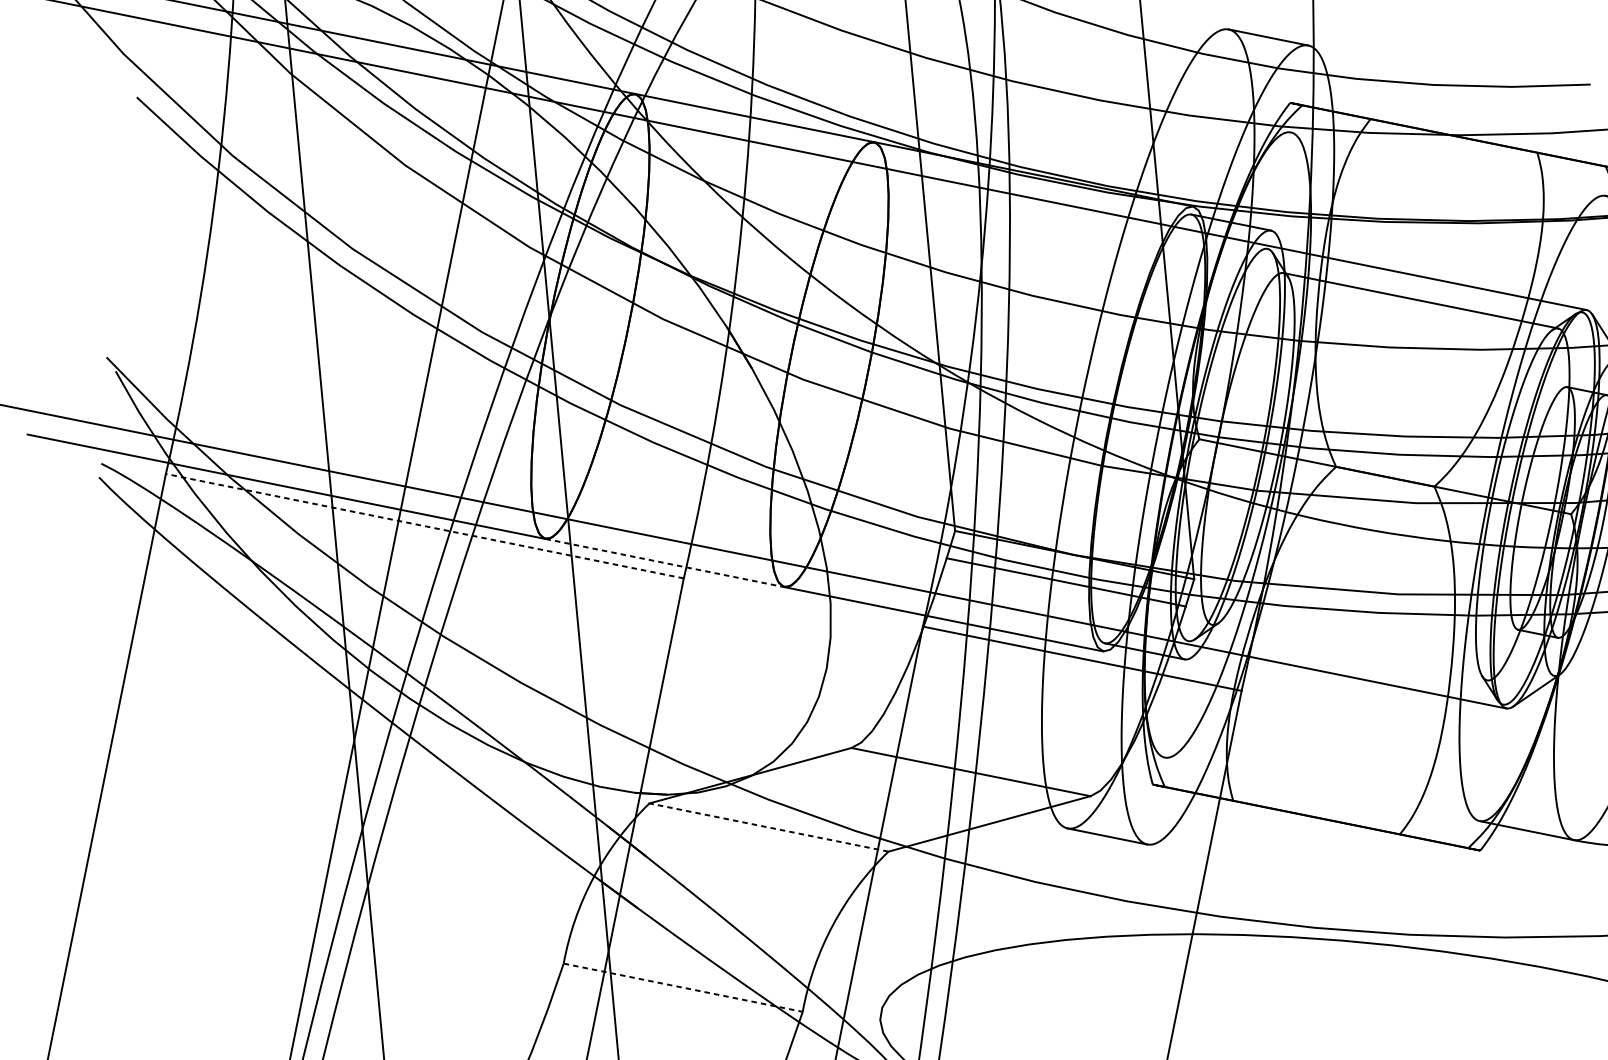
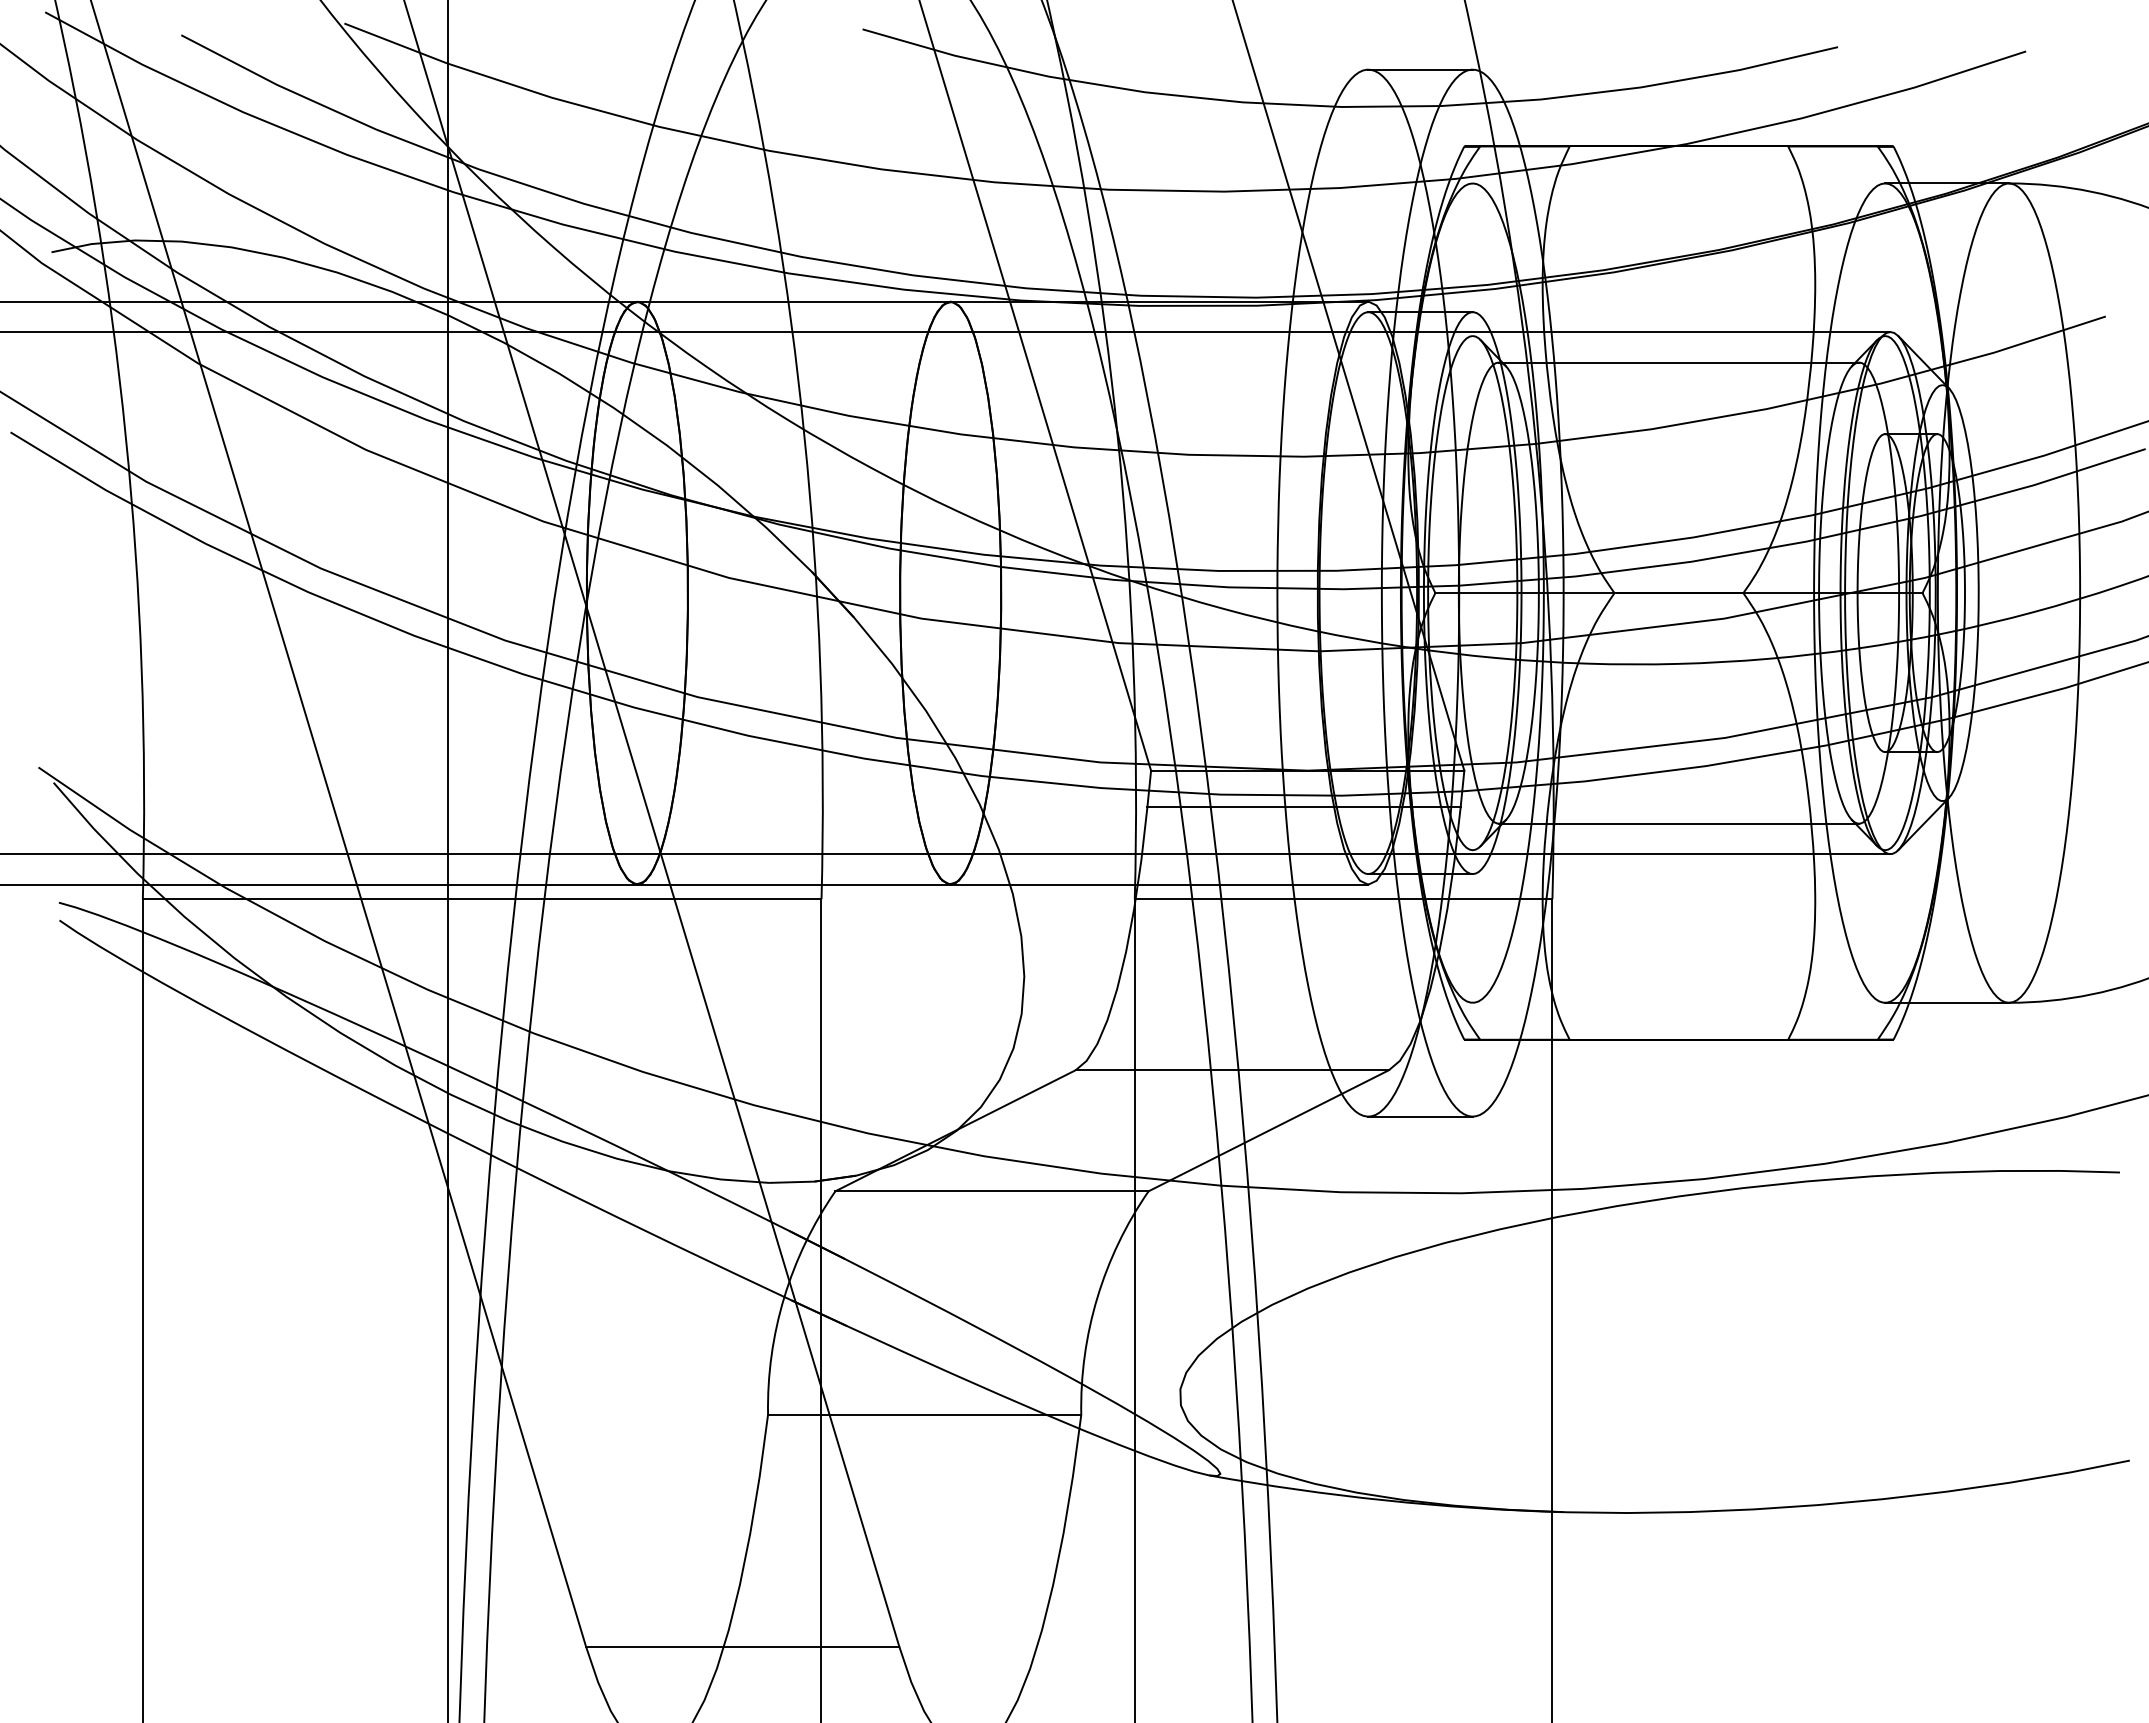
line: (424, 526) -> (481, 899), dashed -> solid
line: (665, 563) -> (794, 884), dashed -> solid
line: (1349, 652) -> (1678, 823), added
line: (768, 827) -> (991, 1191), dashed -> solid
line: (683, 987) -> (924, 1414), dashed -> solid

